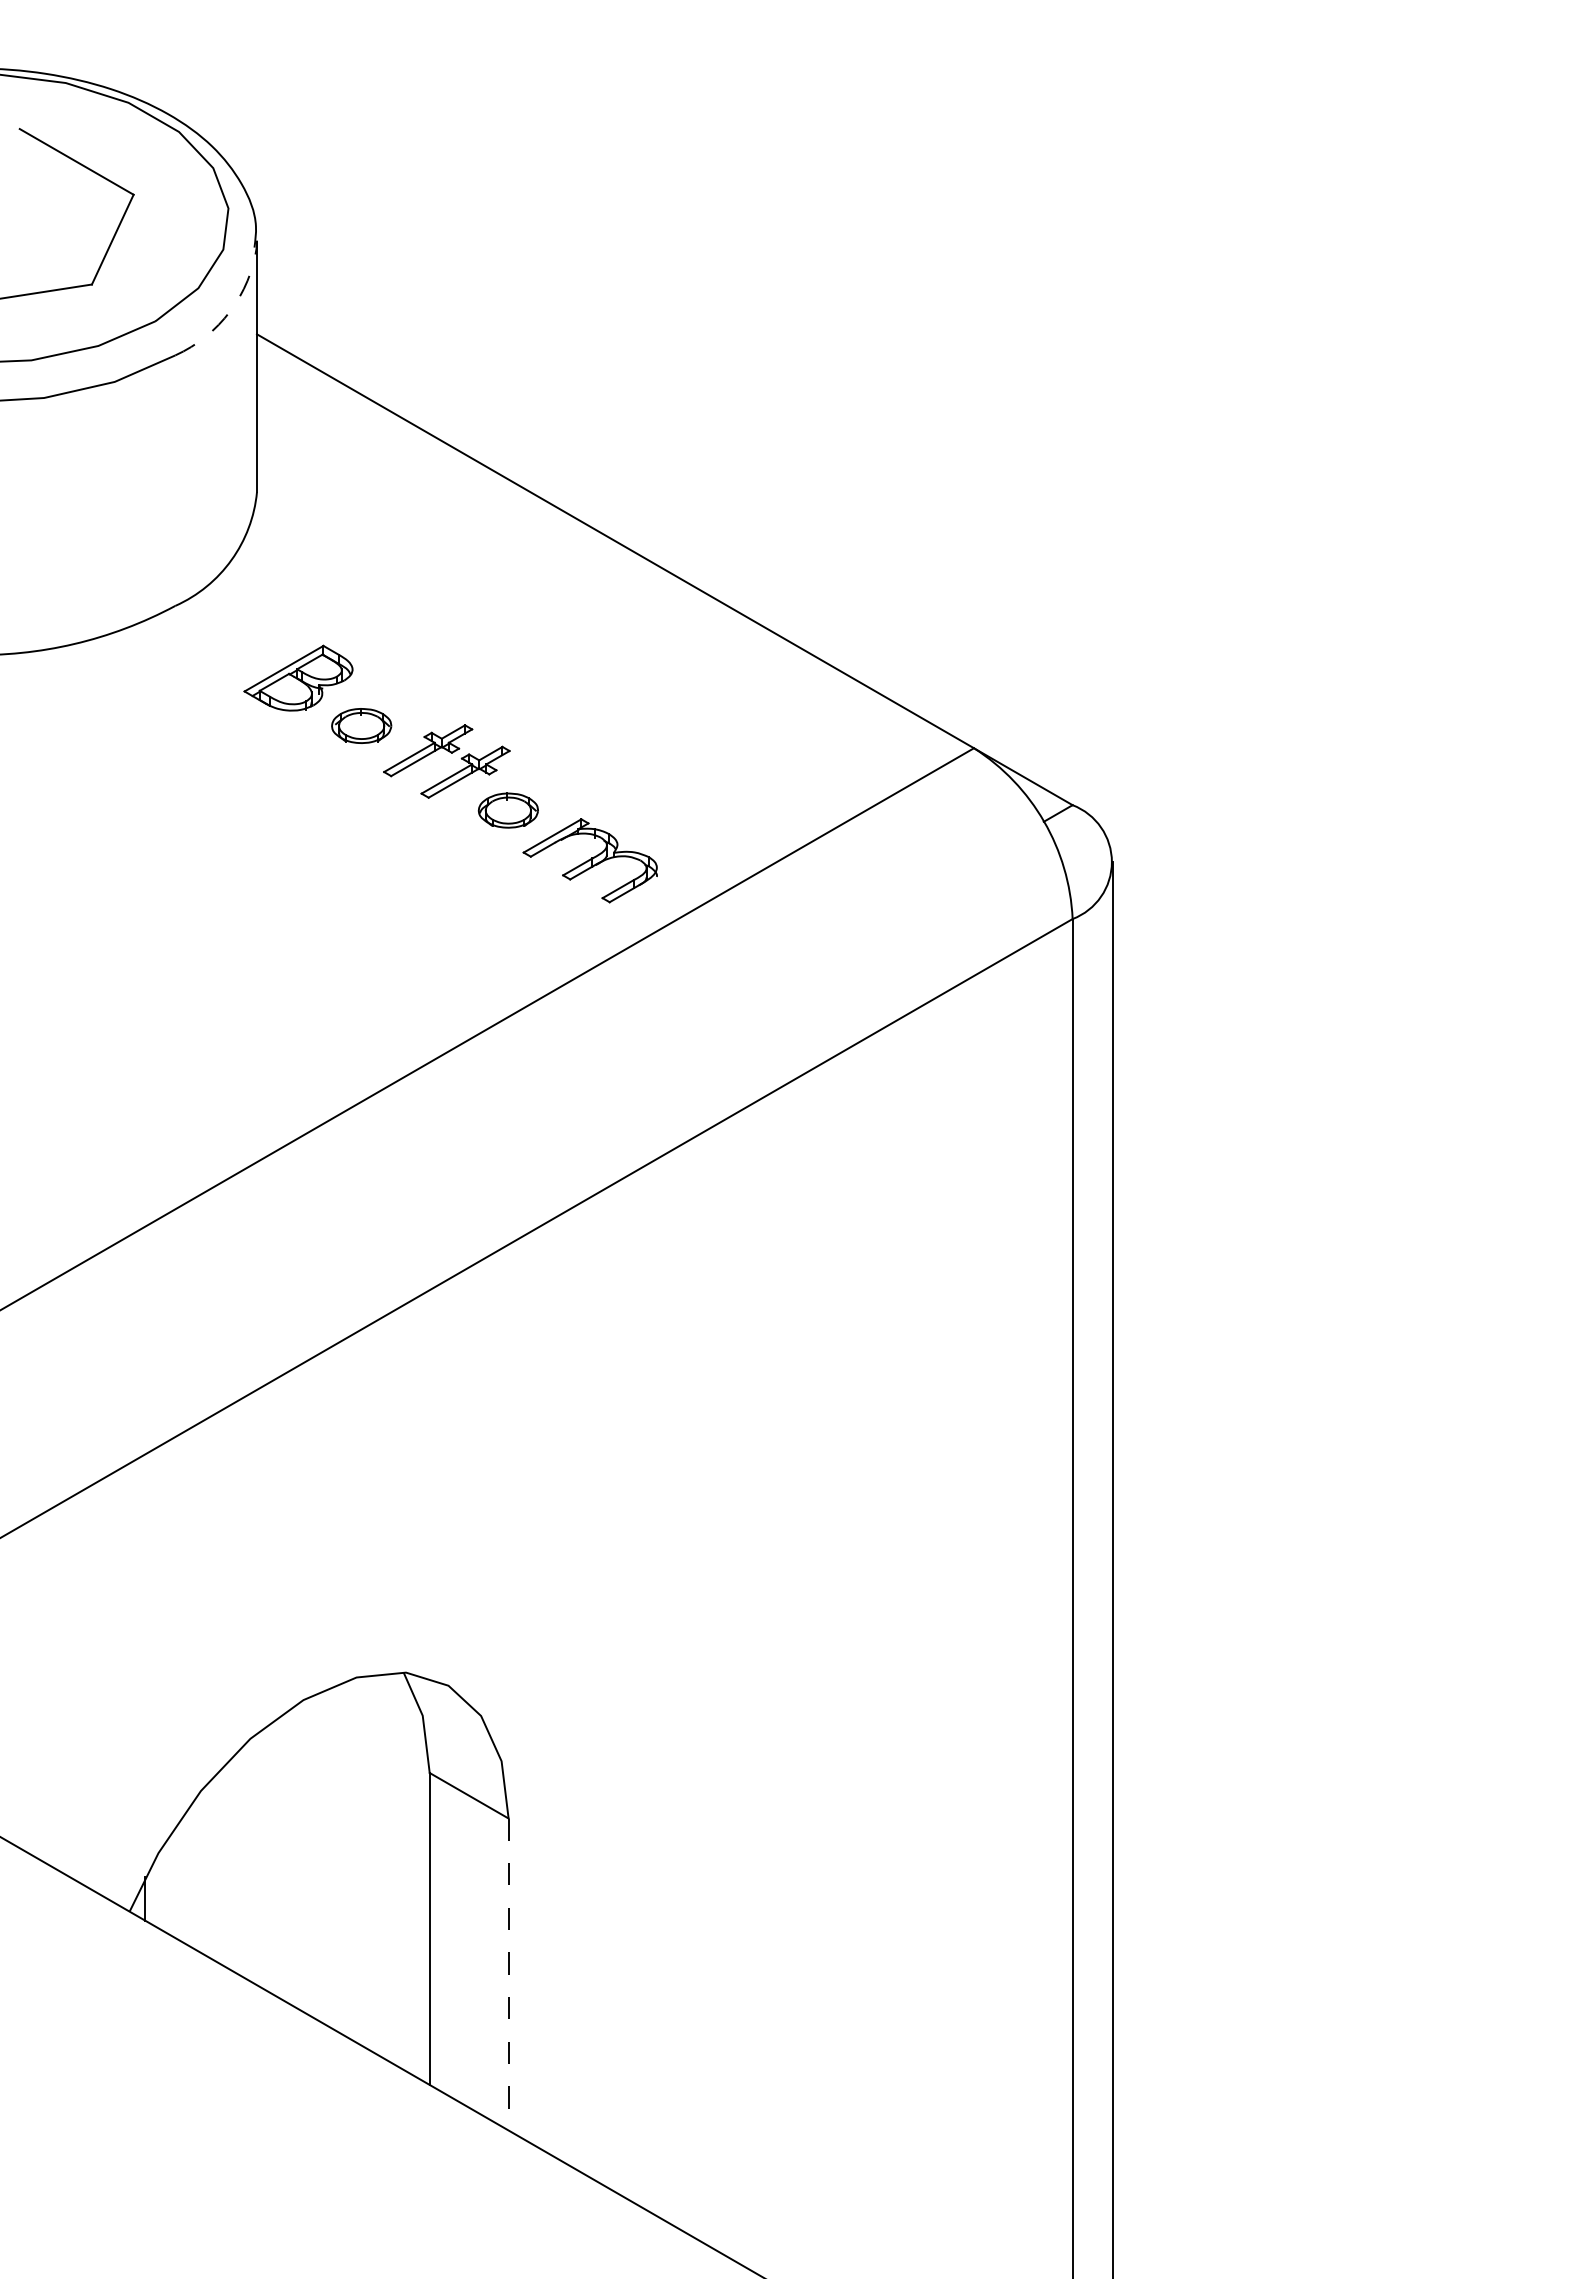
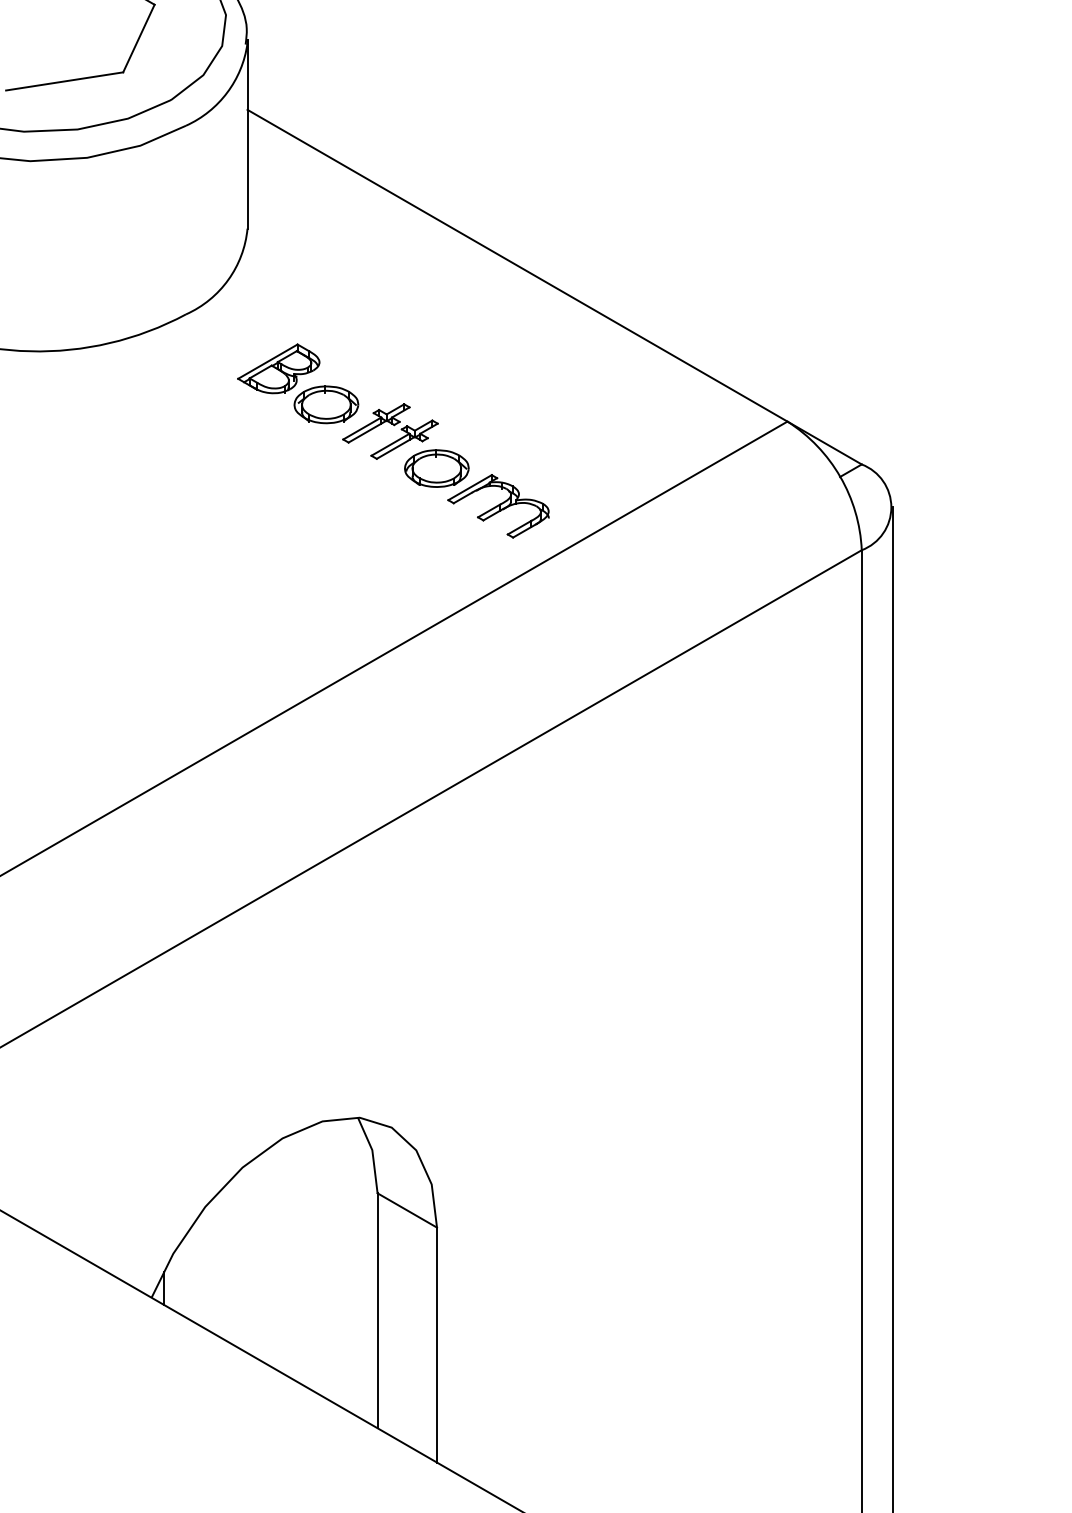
arc: (230, 311) -> (227, 92), dashed -> solid
part: (361, 725) -> (326, 404), size x1.43
part: (508, 810) -> (436, 468), size x1.43
line: (508, 1974) -> (436, 1345), dashed -> solid

